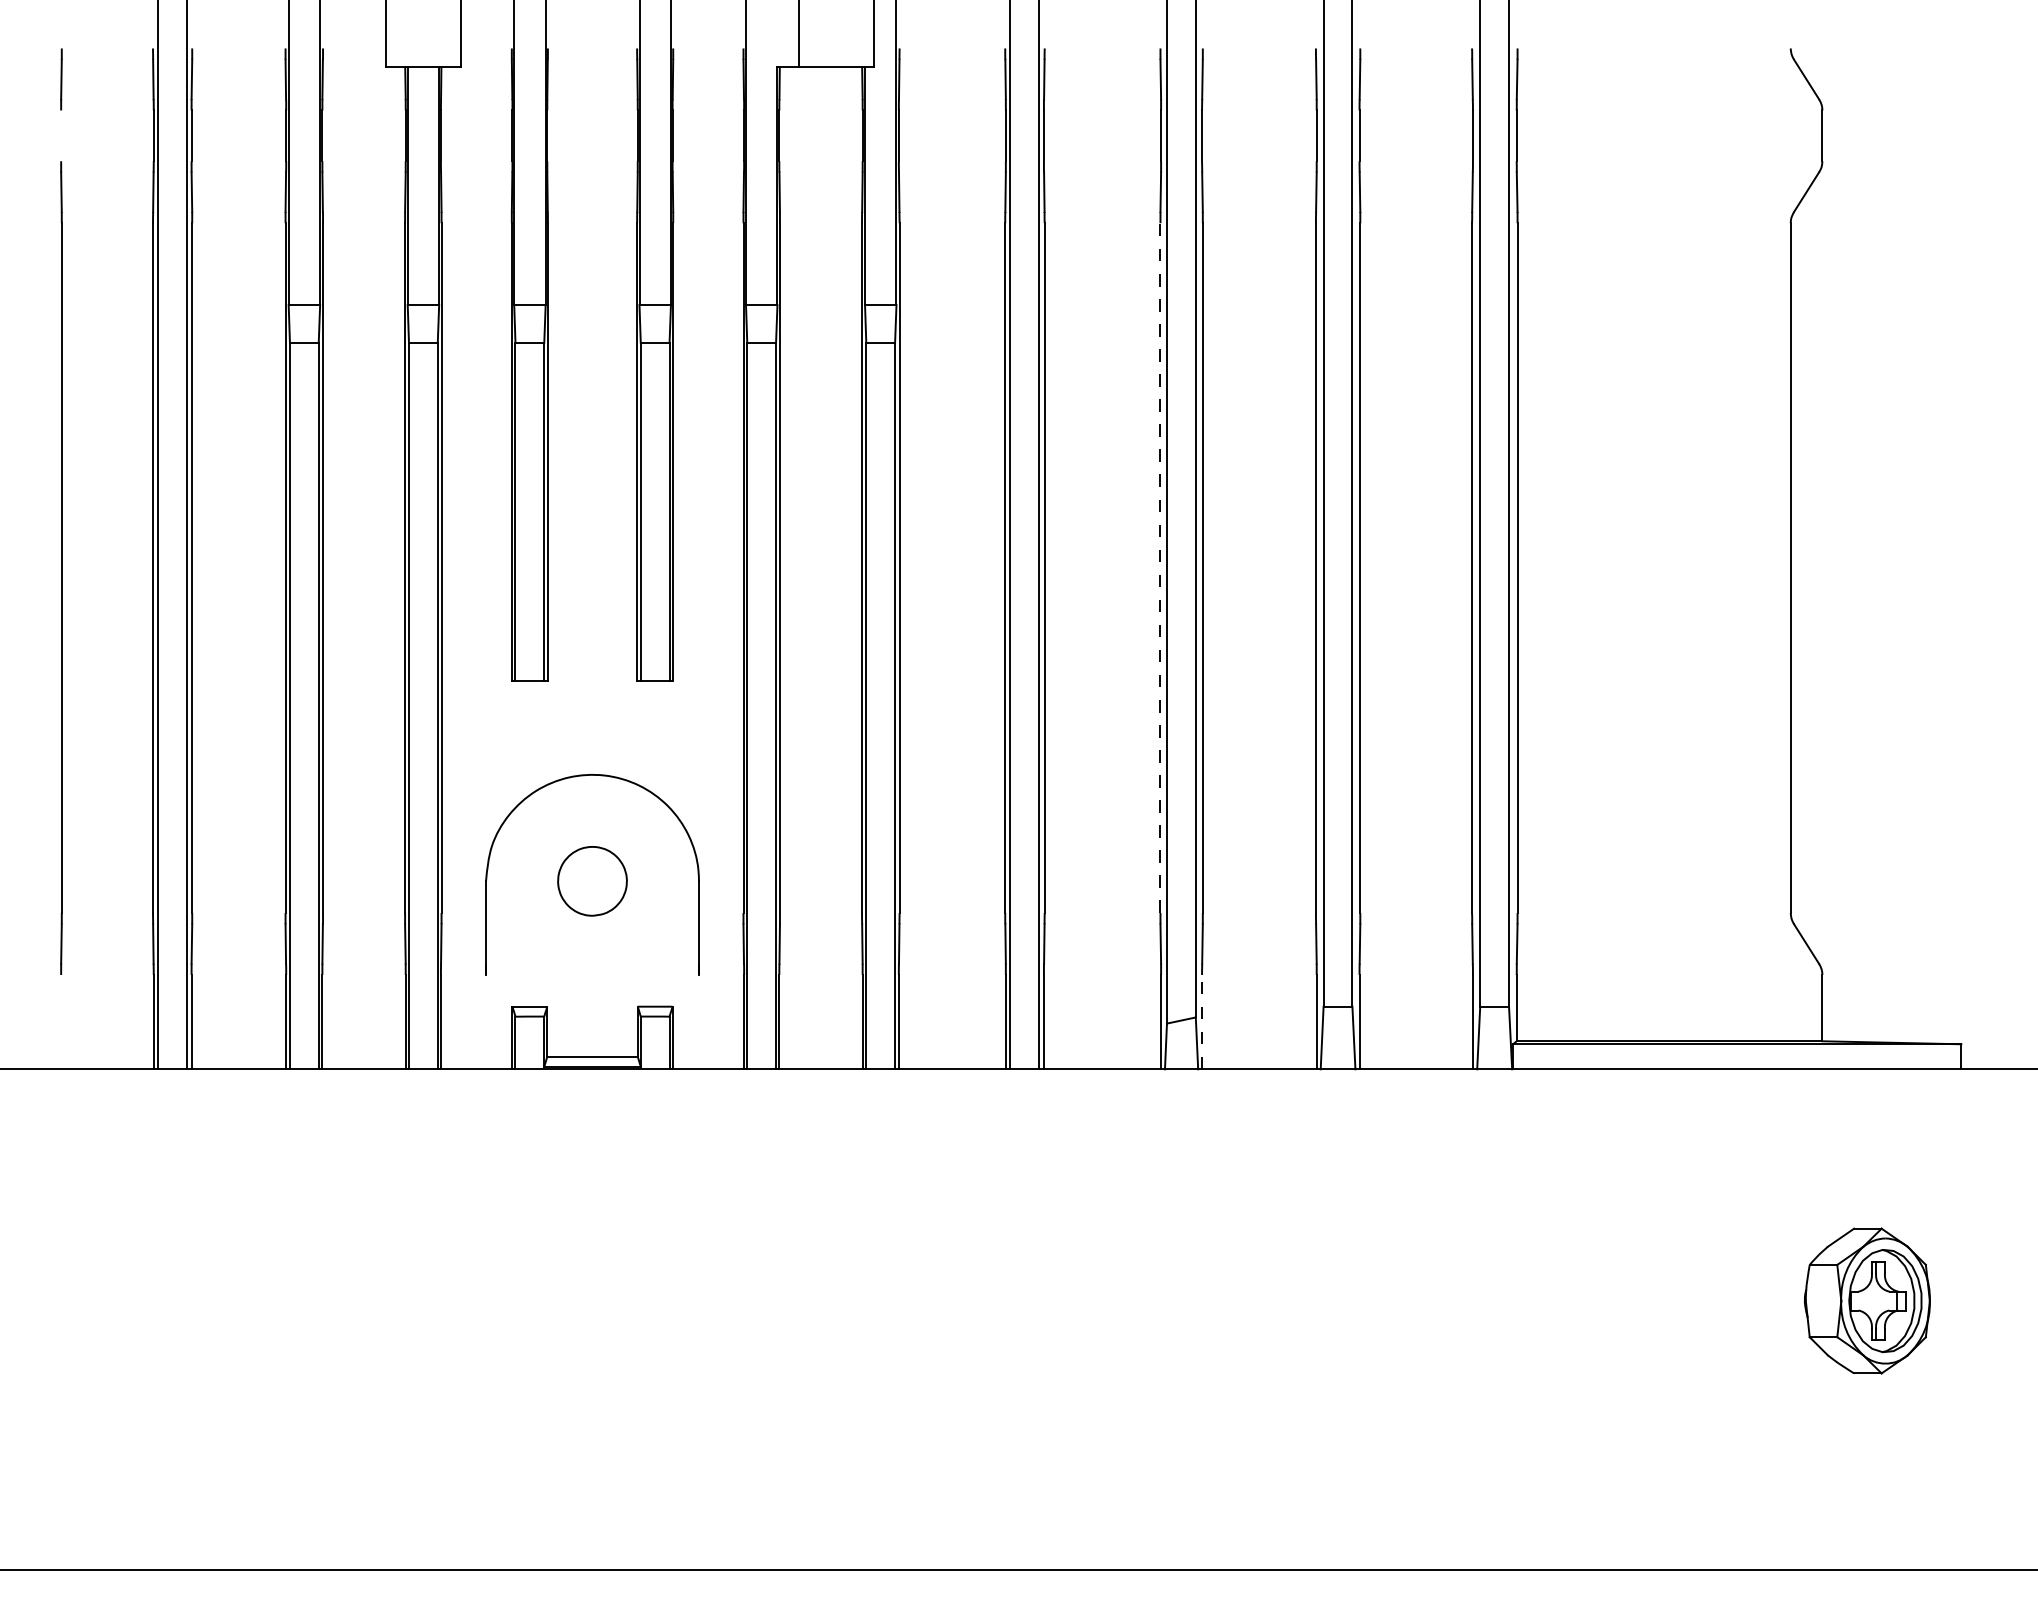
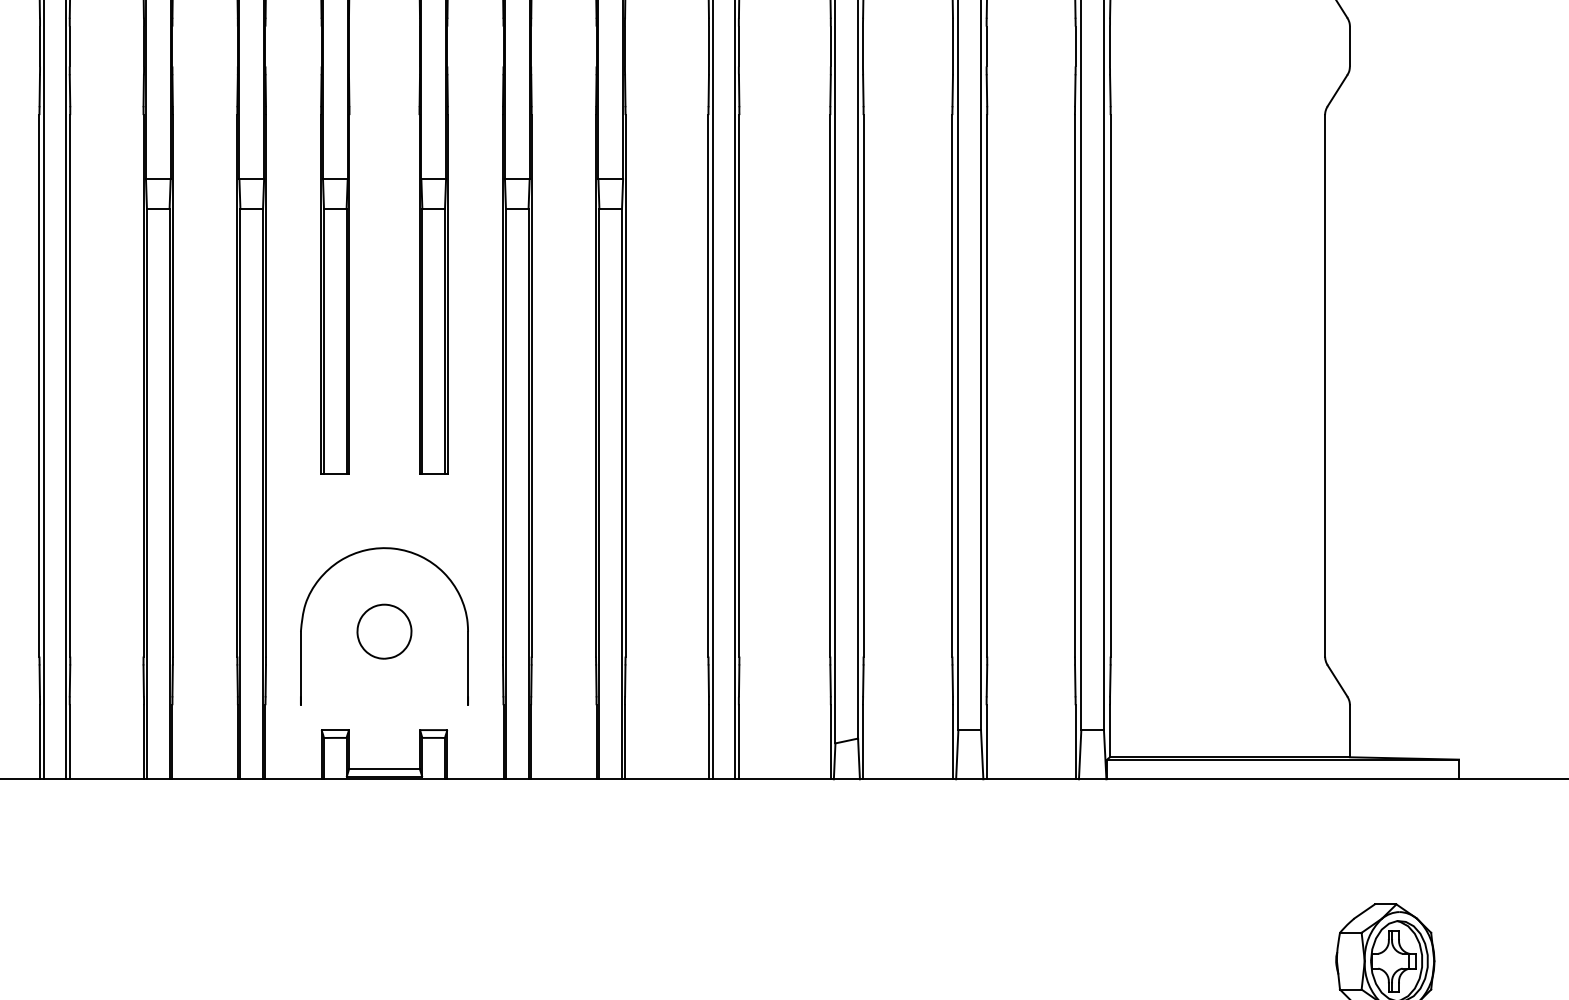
line: (1160, 568) -> (830, 386), dashed -> solid
line: (1202, 1021) -> (863, 741), dashed -> solid

